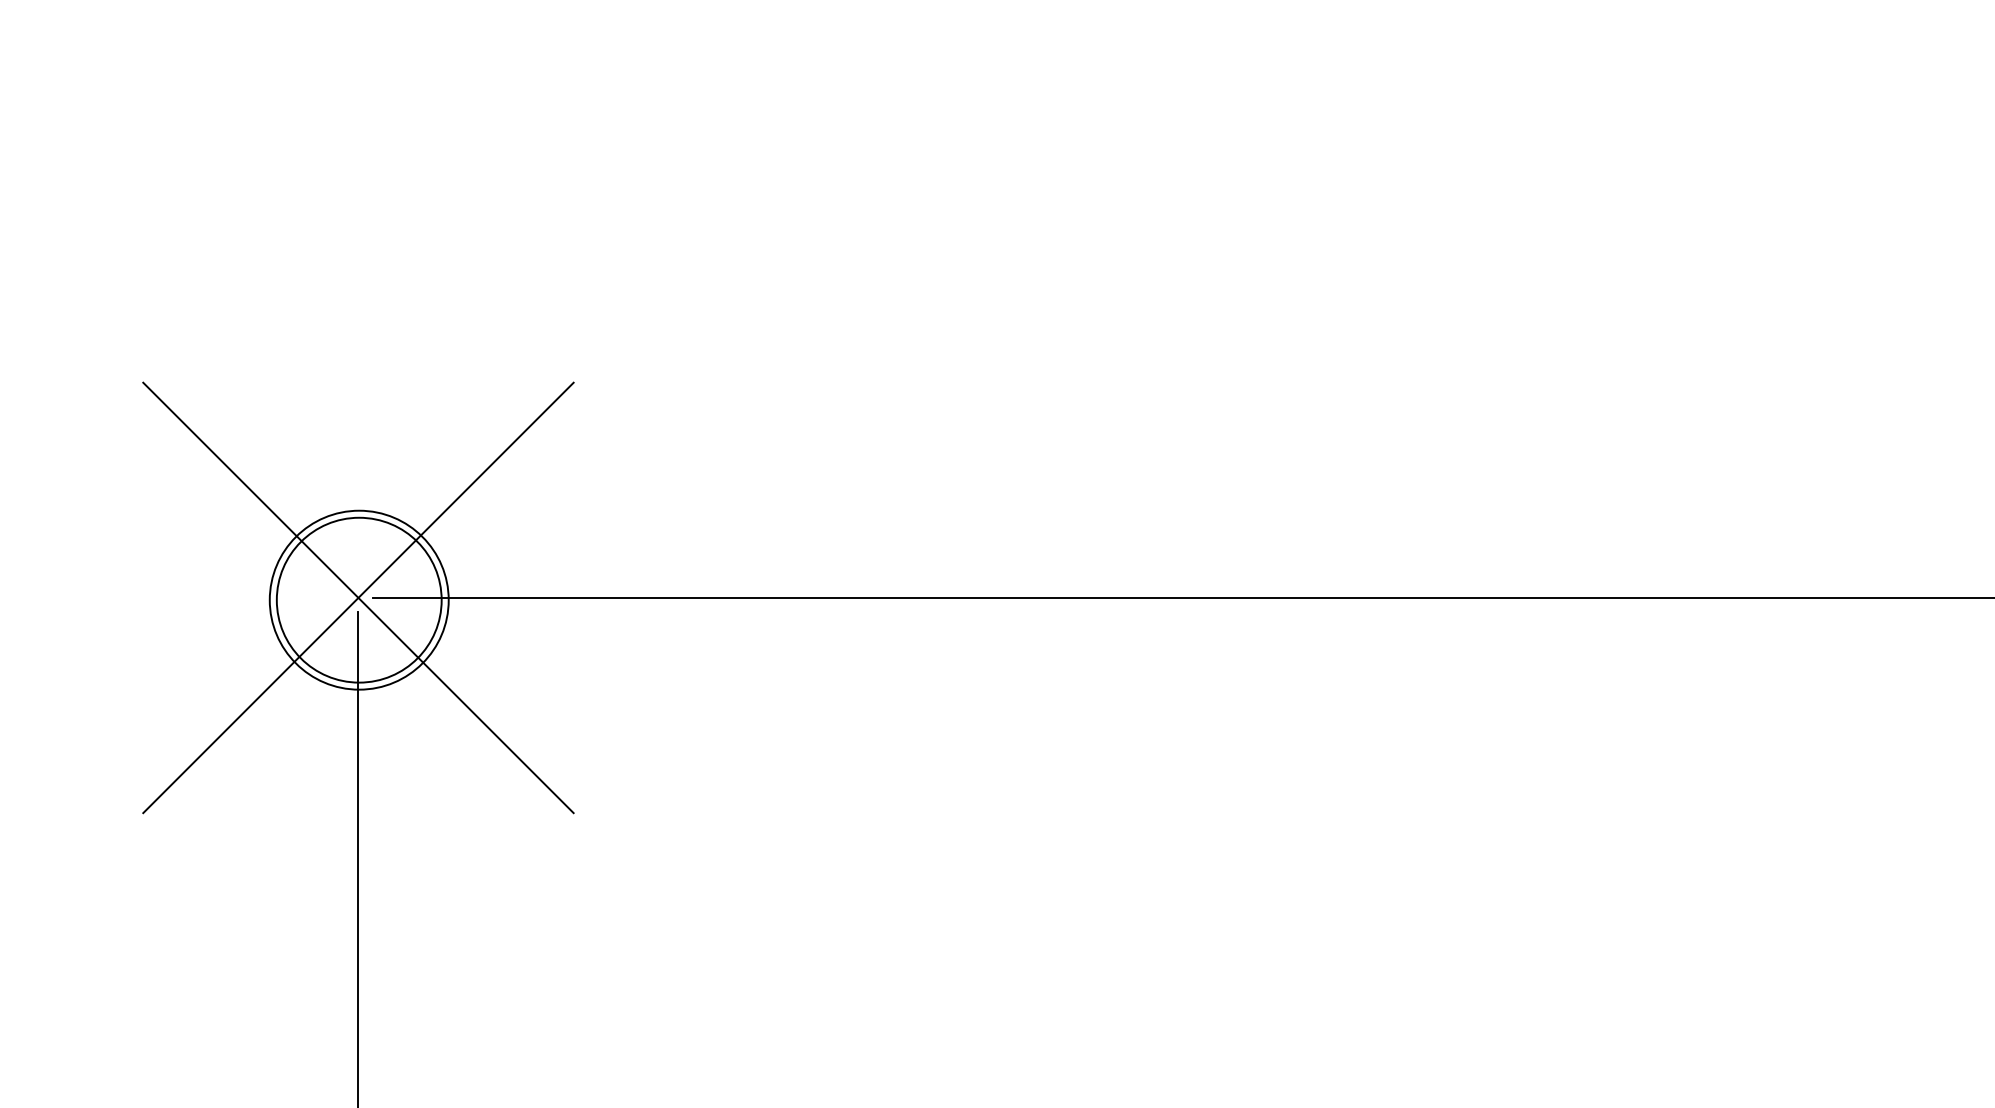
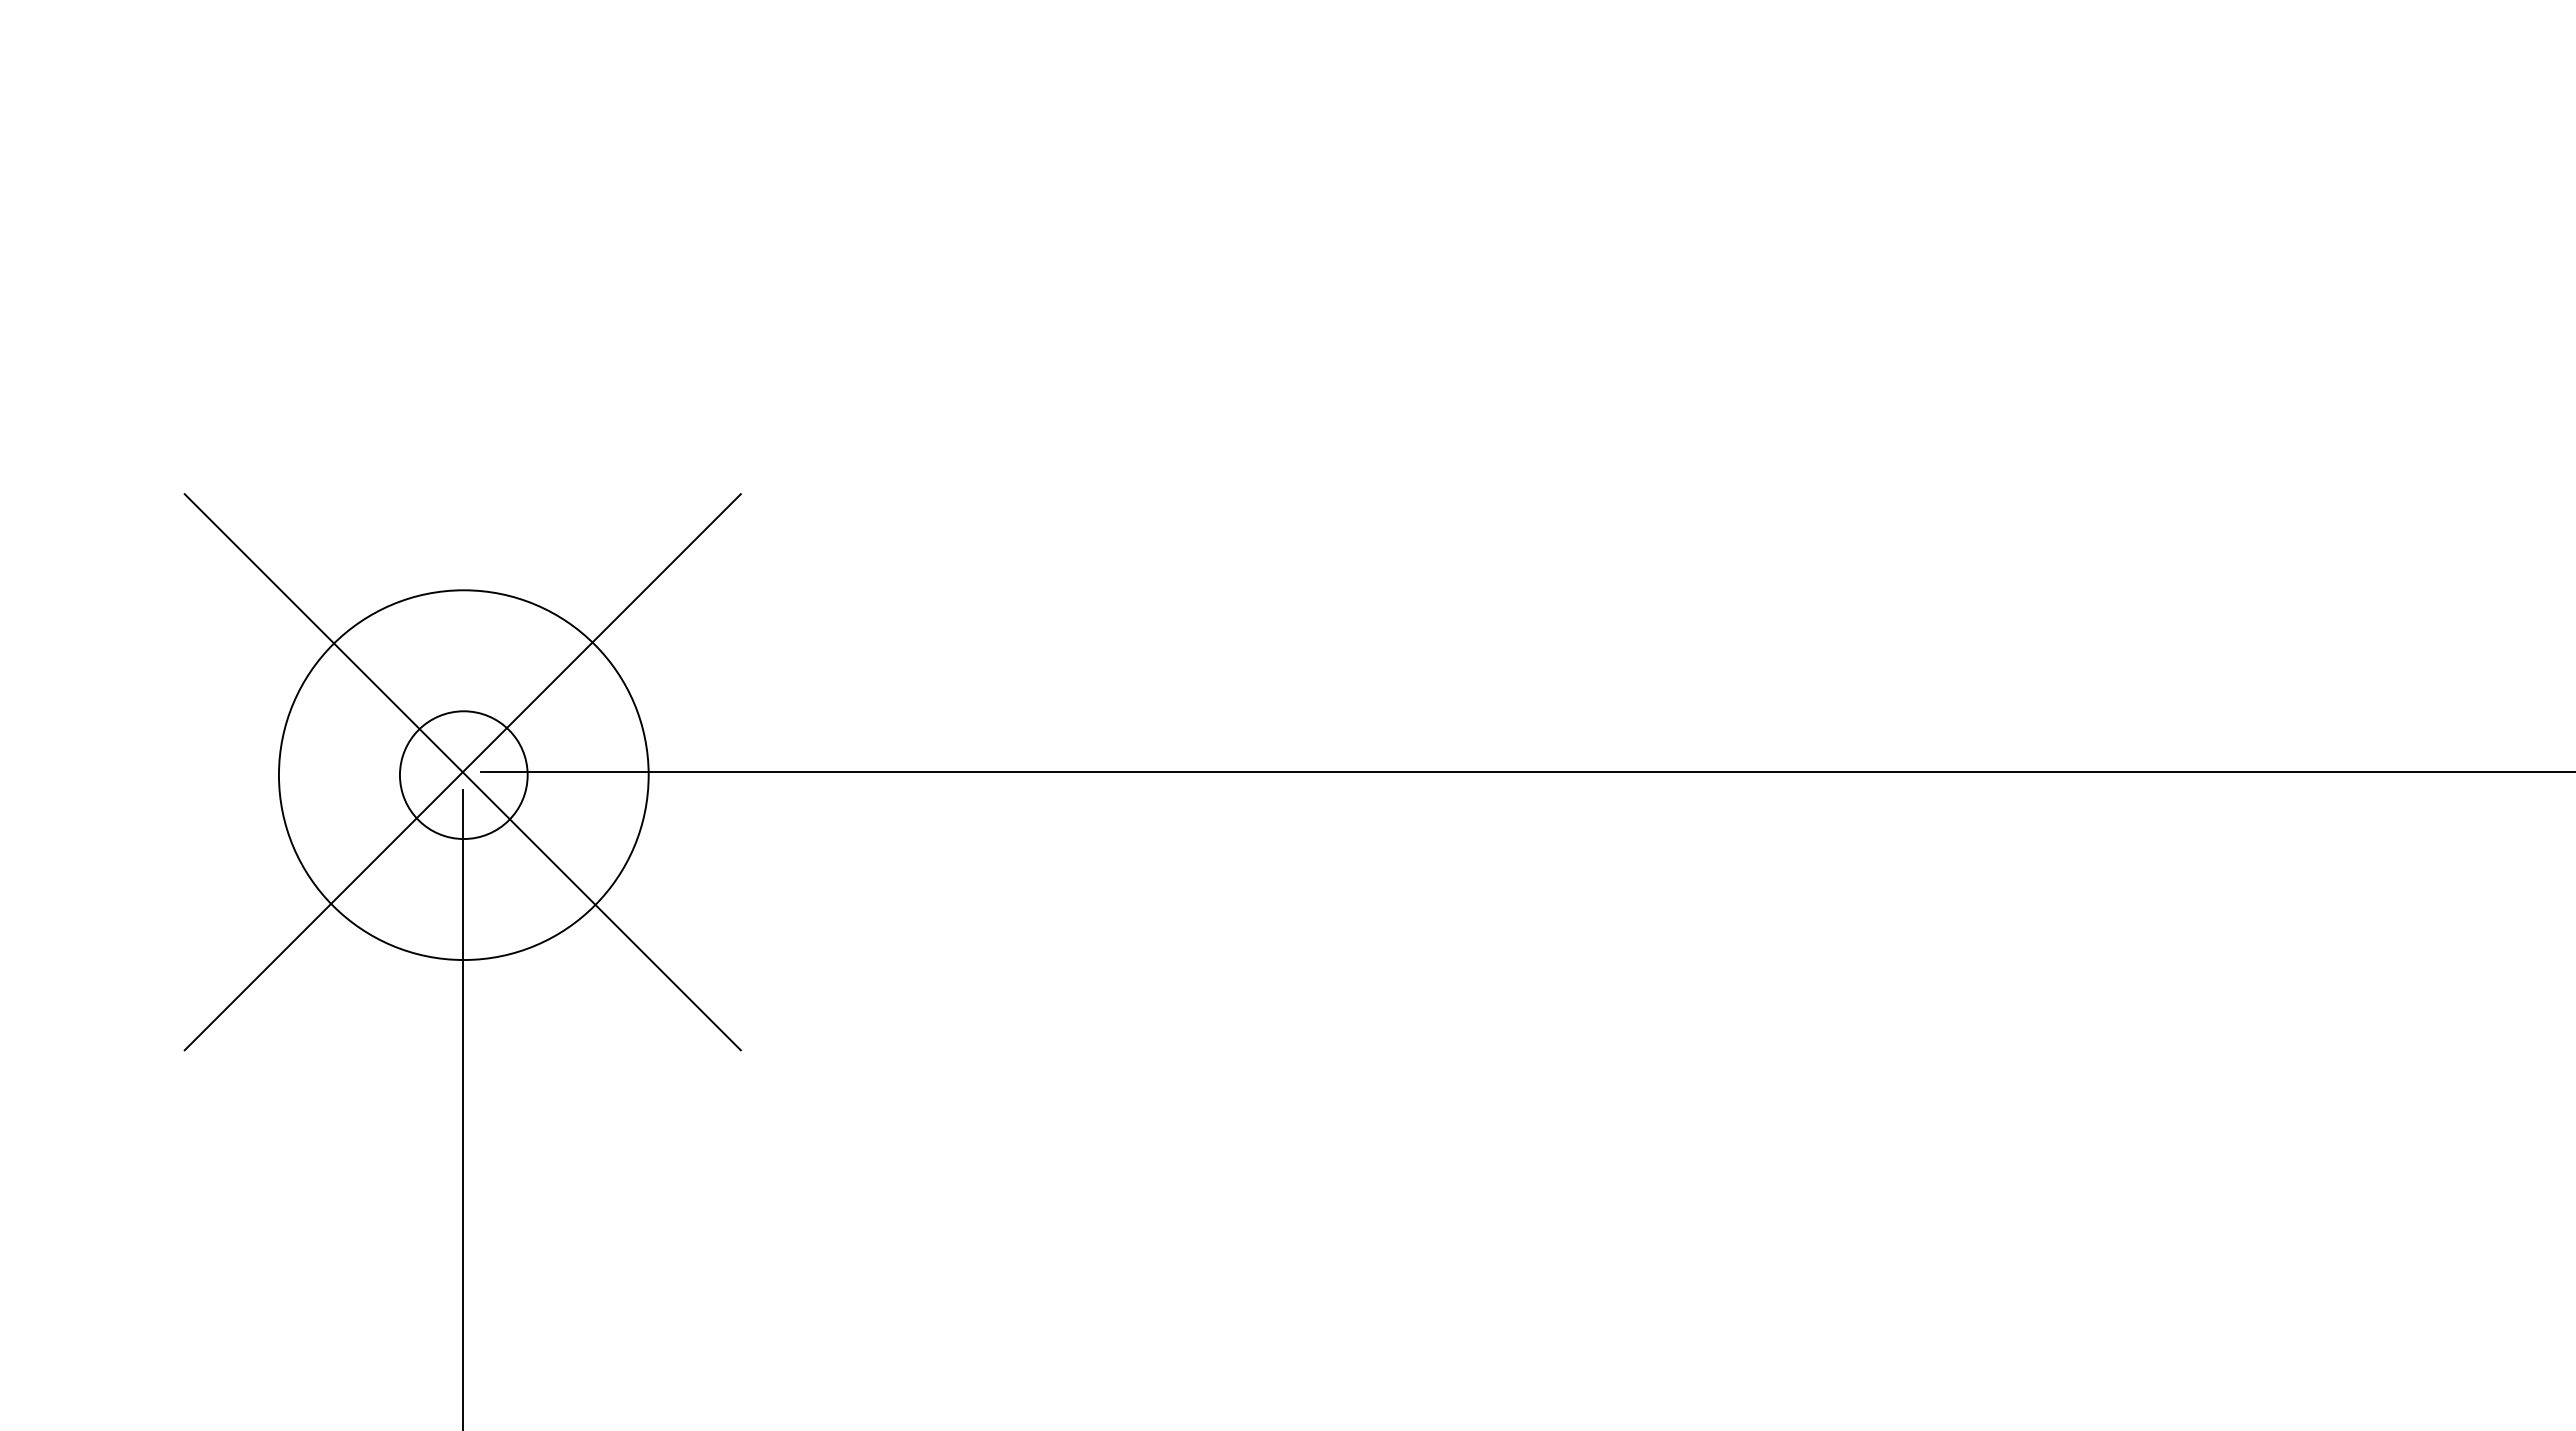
circle: (359, 599) -> (463, 774), size x0.6
circle: (359, 599) -> (463, 774), size x1.6

